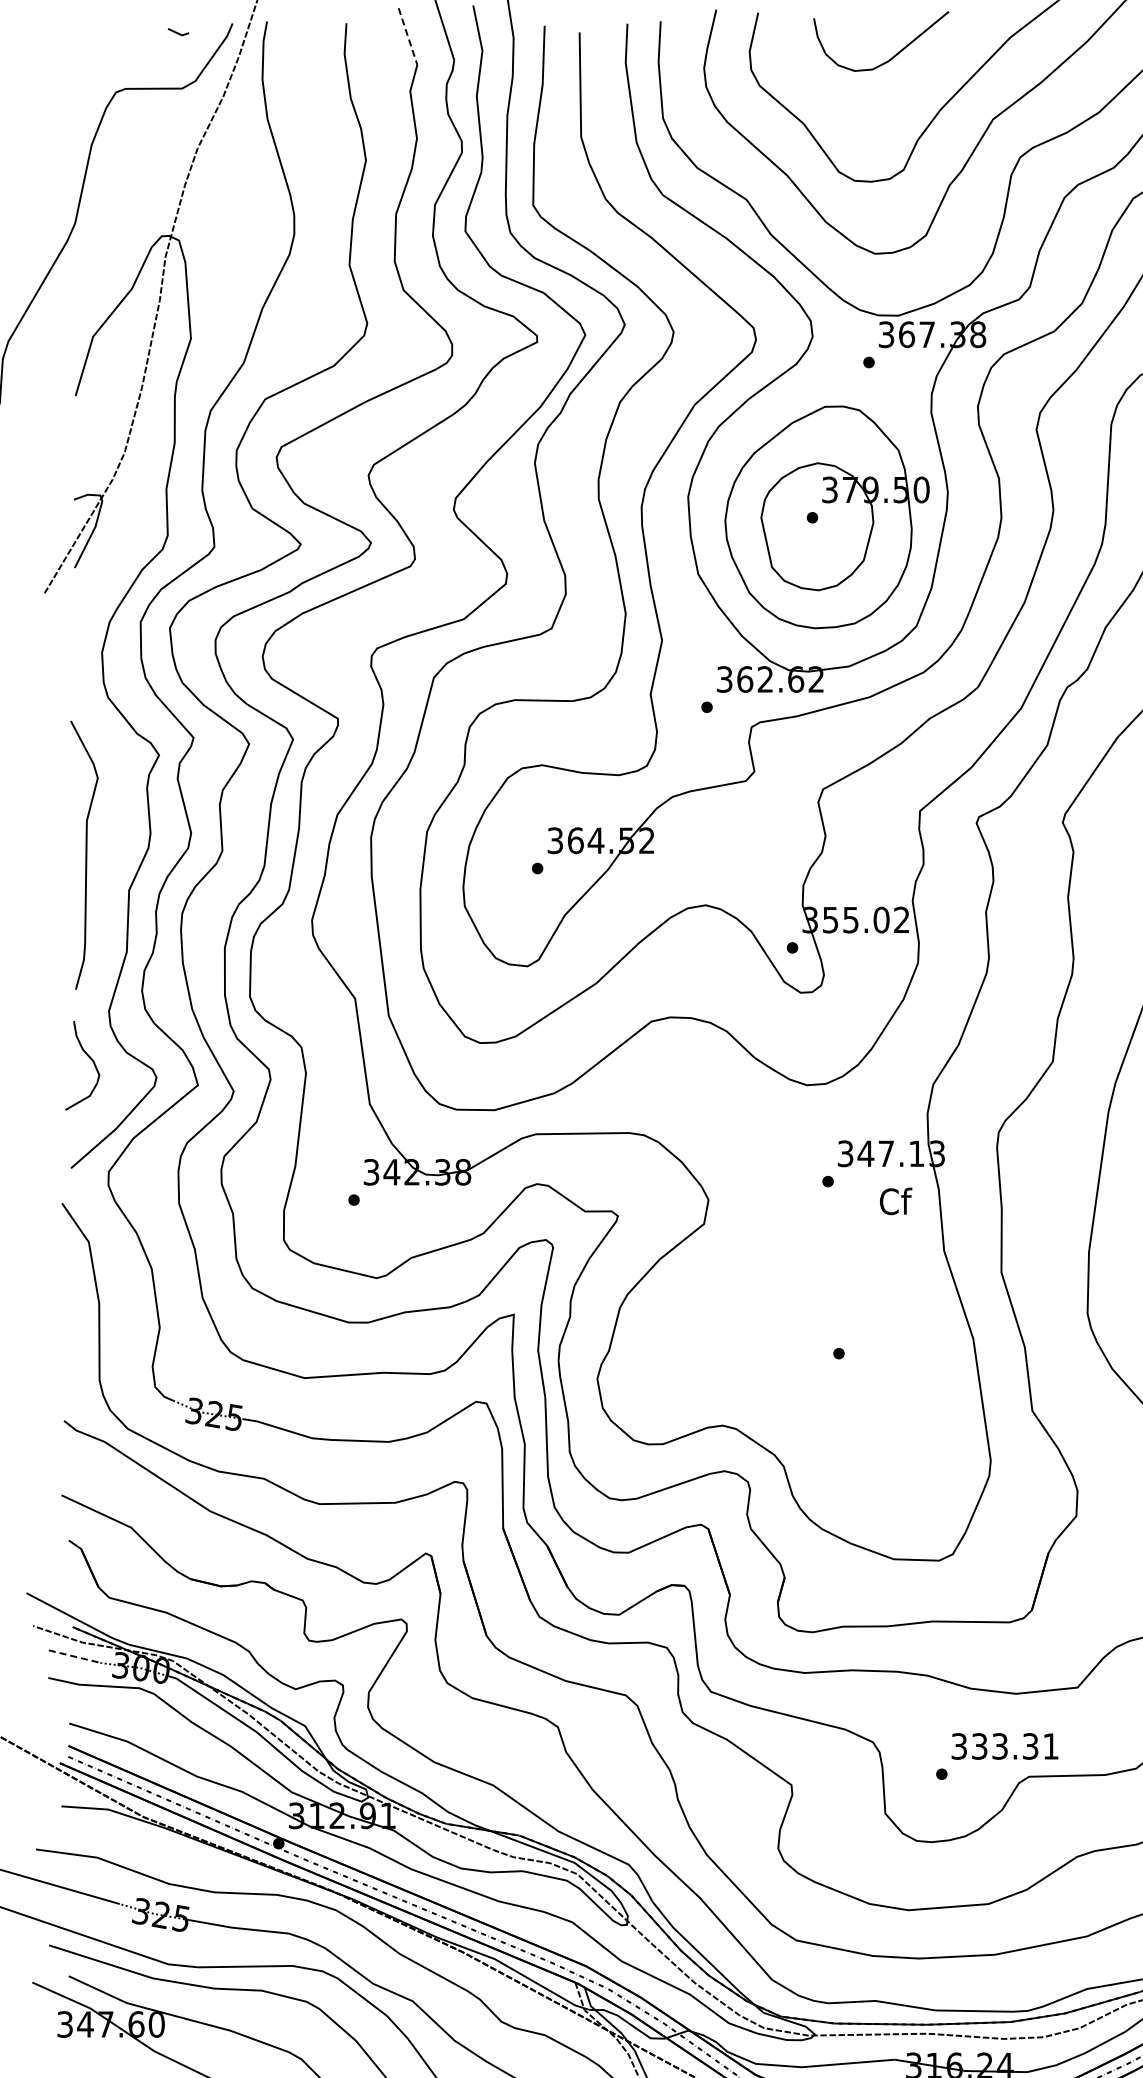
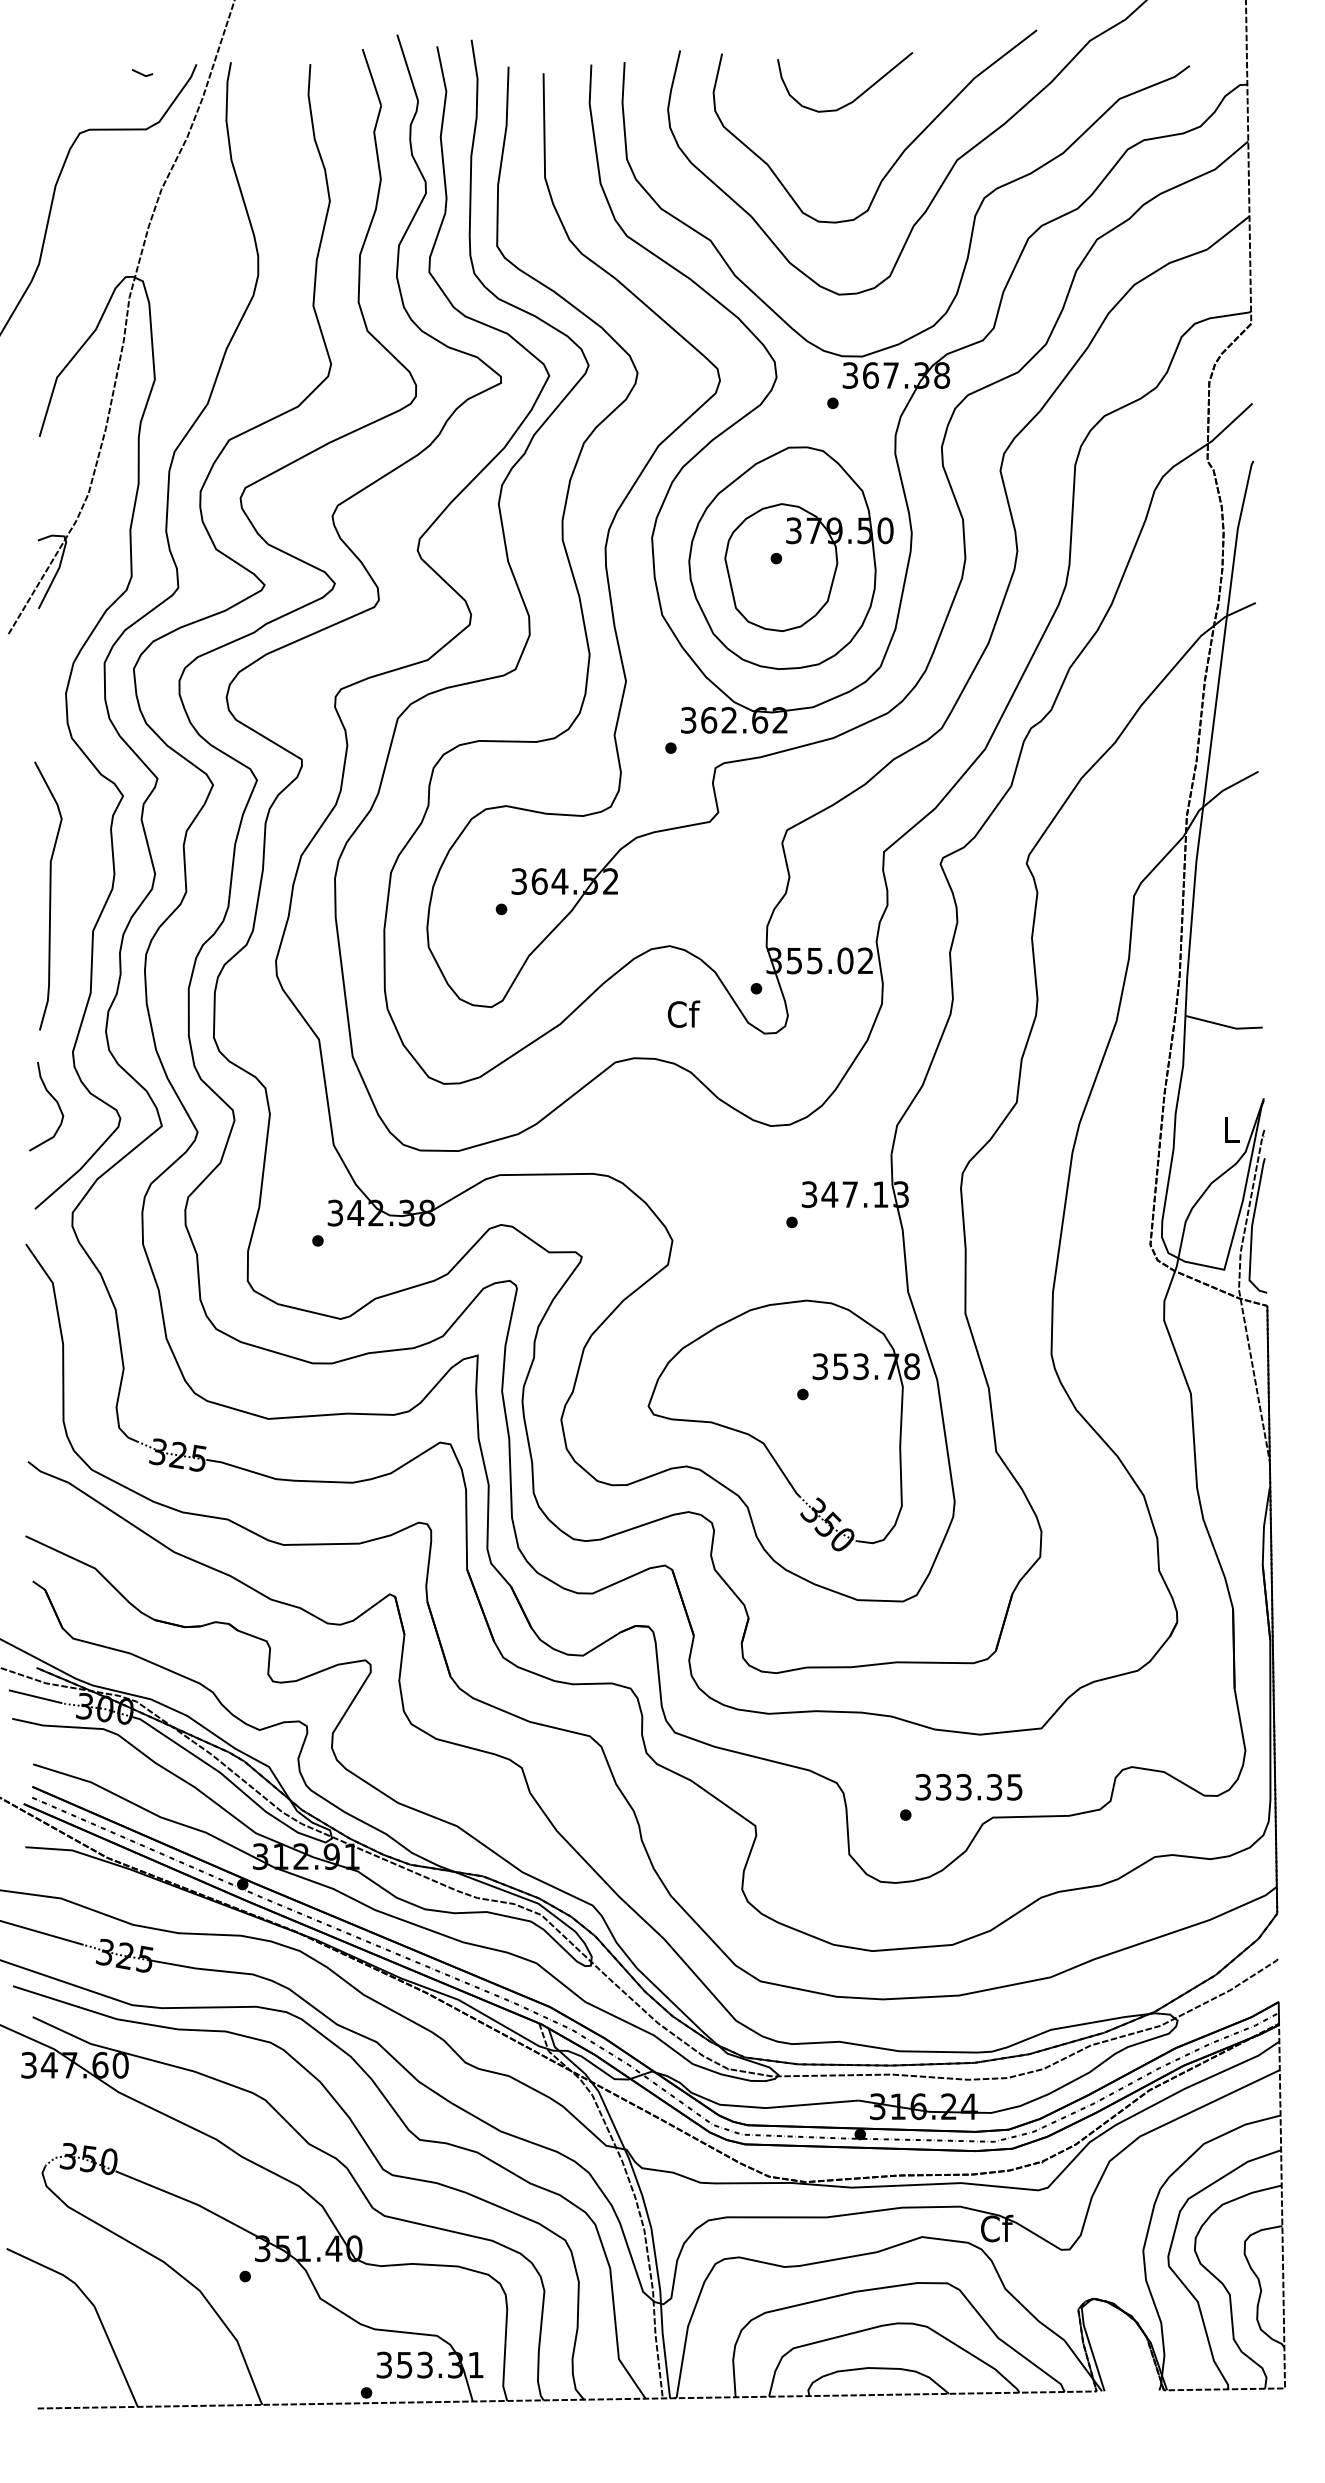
line: (407, 36) -> (371, 77), dashed -> solid
text: (895, 1200) -> (683, 1013), moved
part: (800, 1401) -> (764, 1442), added
line: (71, 1655) -> (35, 1696), dashed -> solid
text: (1050, 1746) -> (1014, 1787), 333.31 -> 333.35

